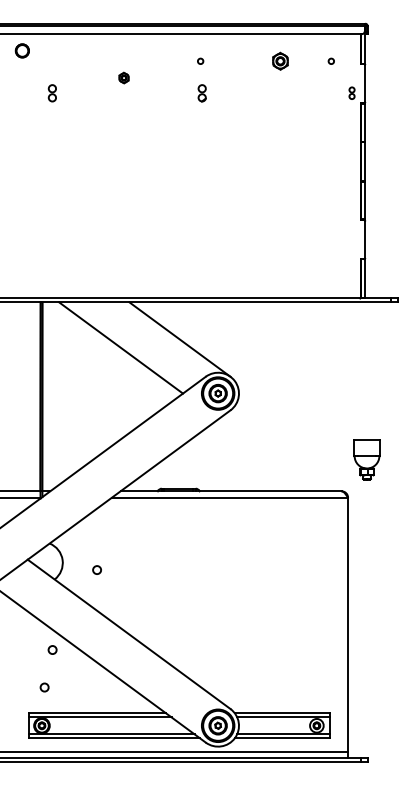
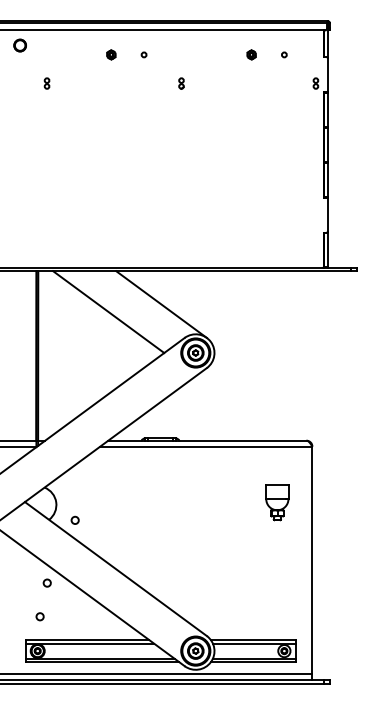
circle: (199, 60) -> (143, 54), moved
part: (280, 60) -> (251, 54), size x0.62
circle: (331, 60) -> (284, 54), moved
part: (124, 77) -> (111, 54), moved
part: (51, 93) -> (46, 83), size x0.71
part: (202, 93) -> (181, 83), size x0.71
part: (367, 459) -> (277, 502), moved
circle: (96, 569) -> (74, 519), moved

